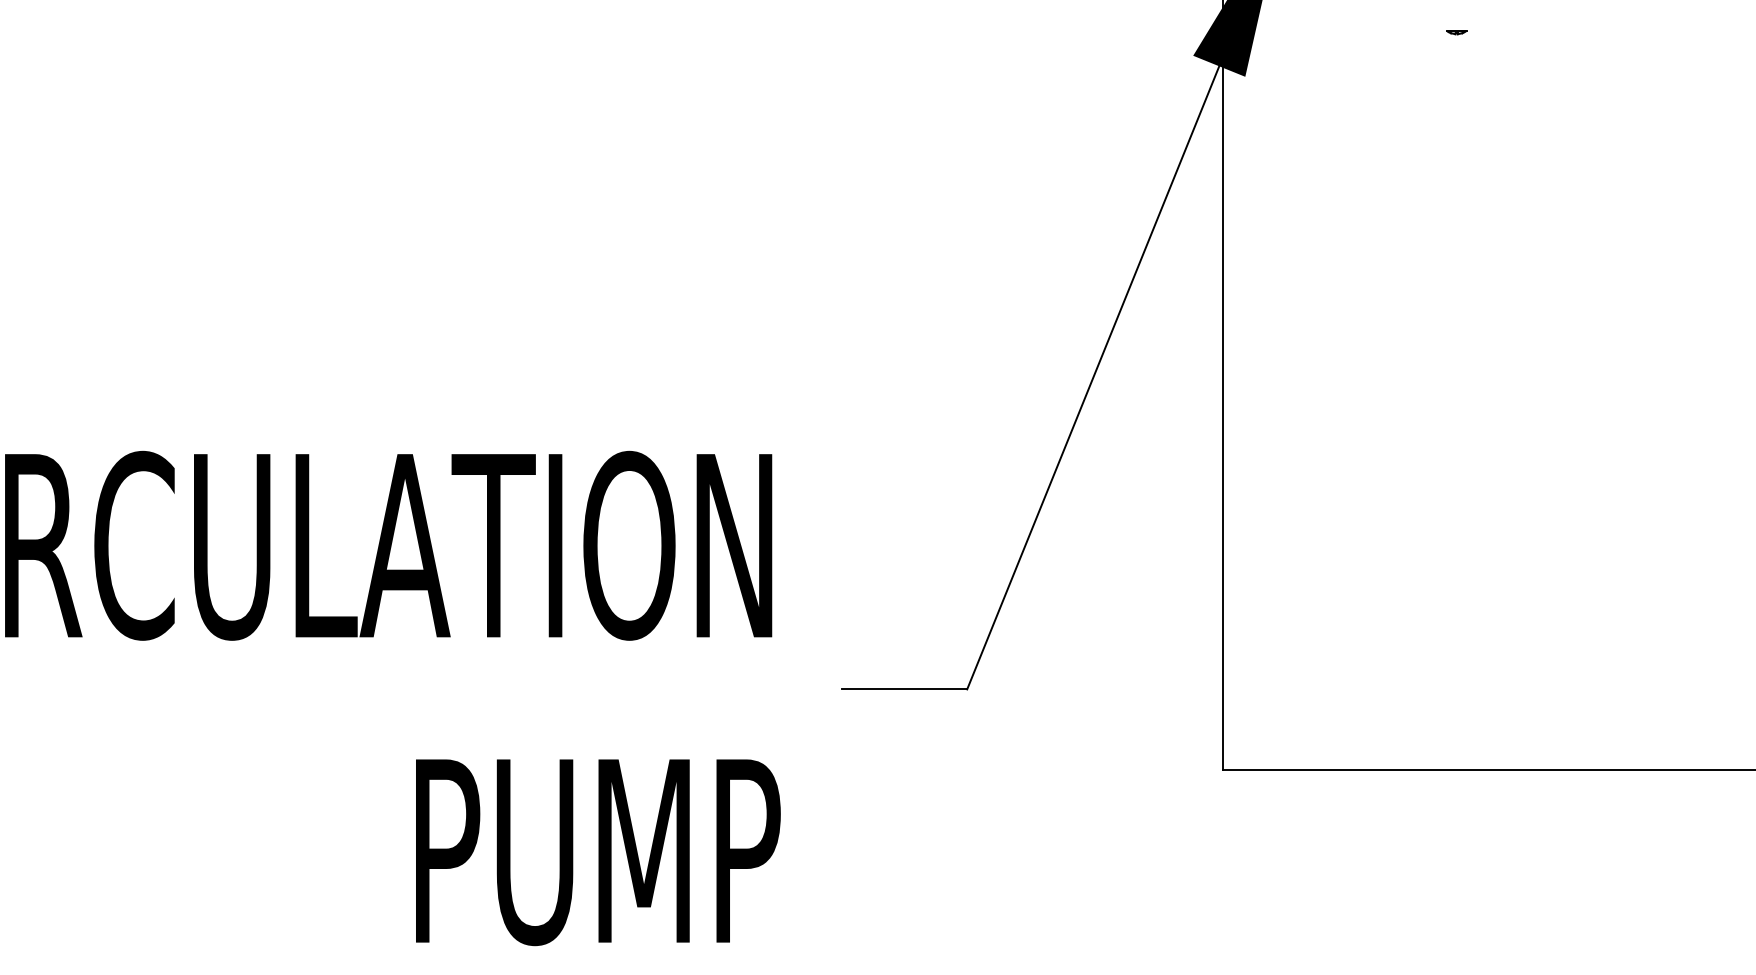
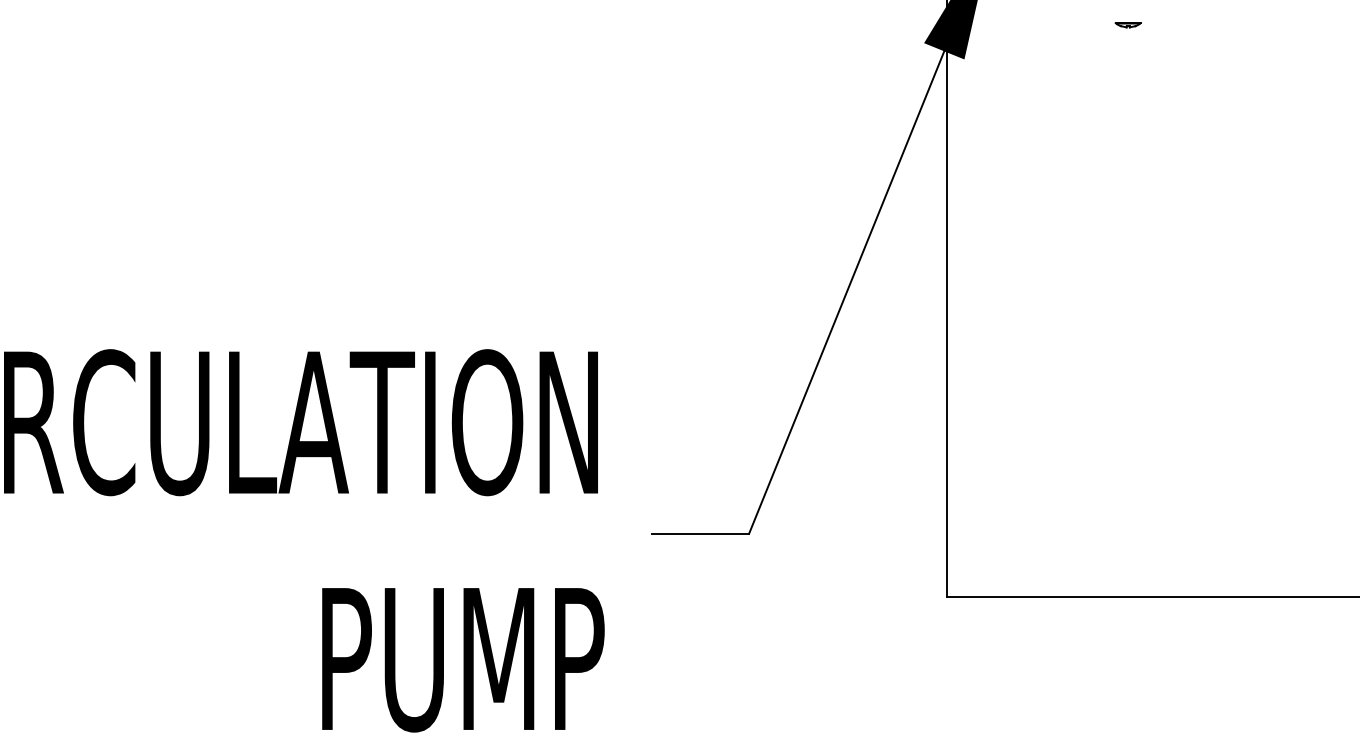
part: (1456, 32) -> (1127, 25), size x1.67

